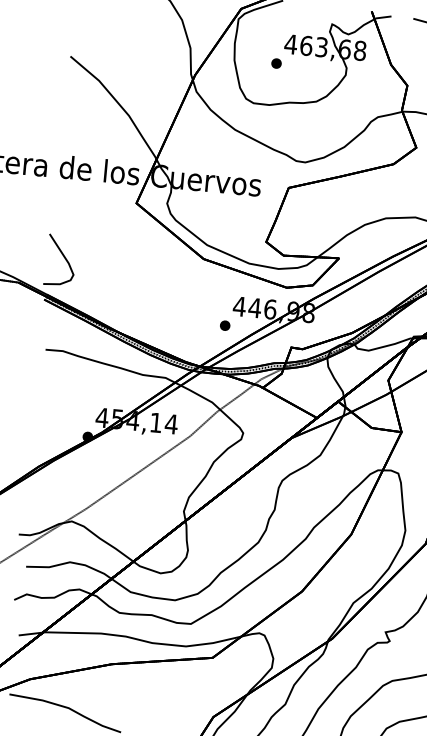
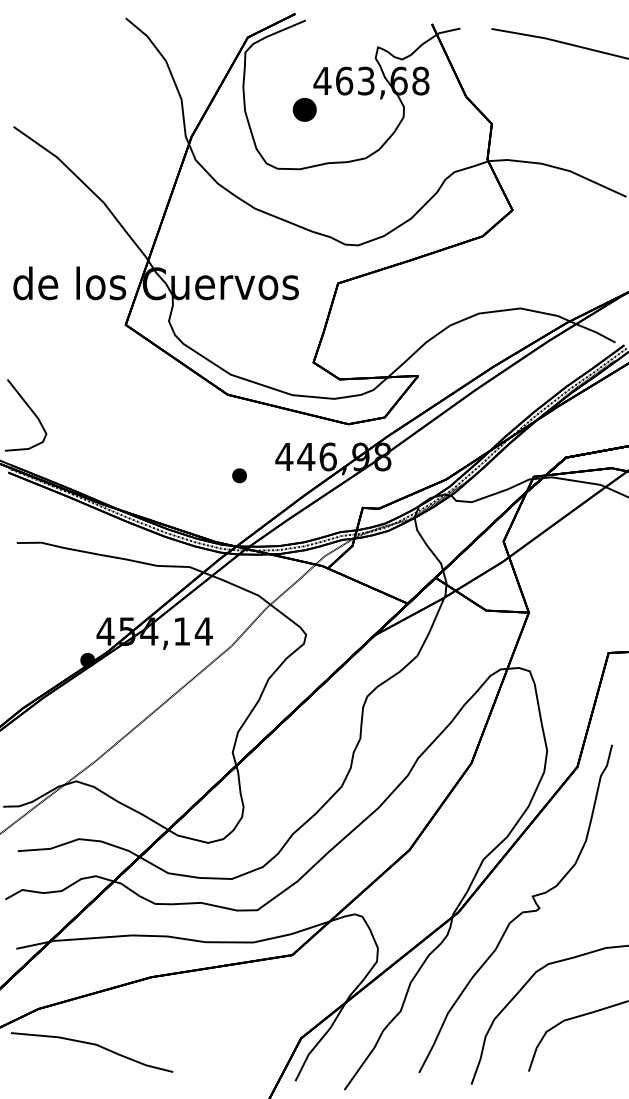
part: (276, 63) -> (304, 109), size x1.6
part: (225, 325) -> (239, 475), moved

